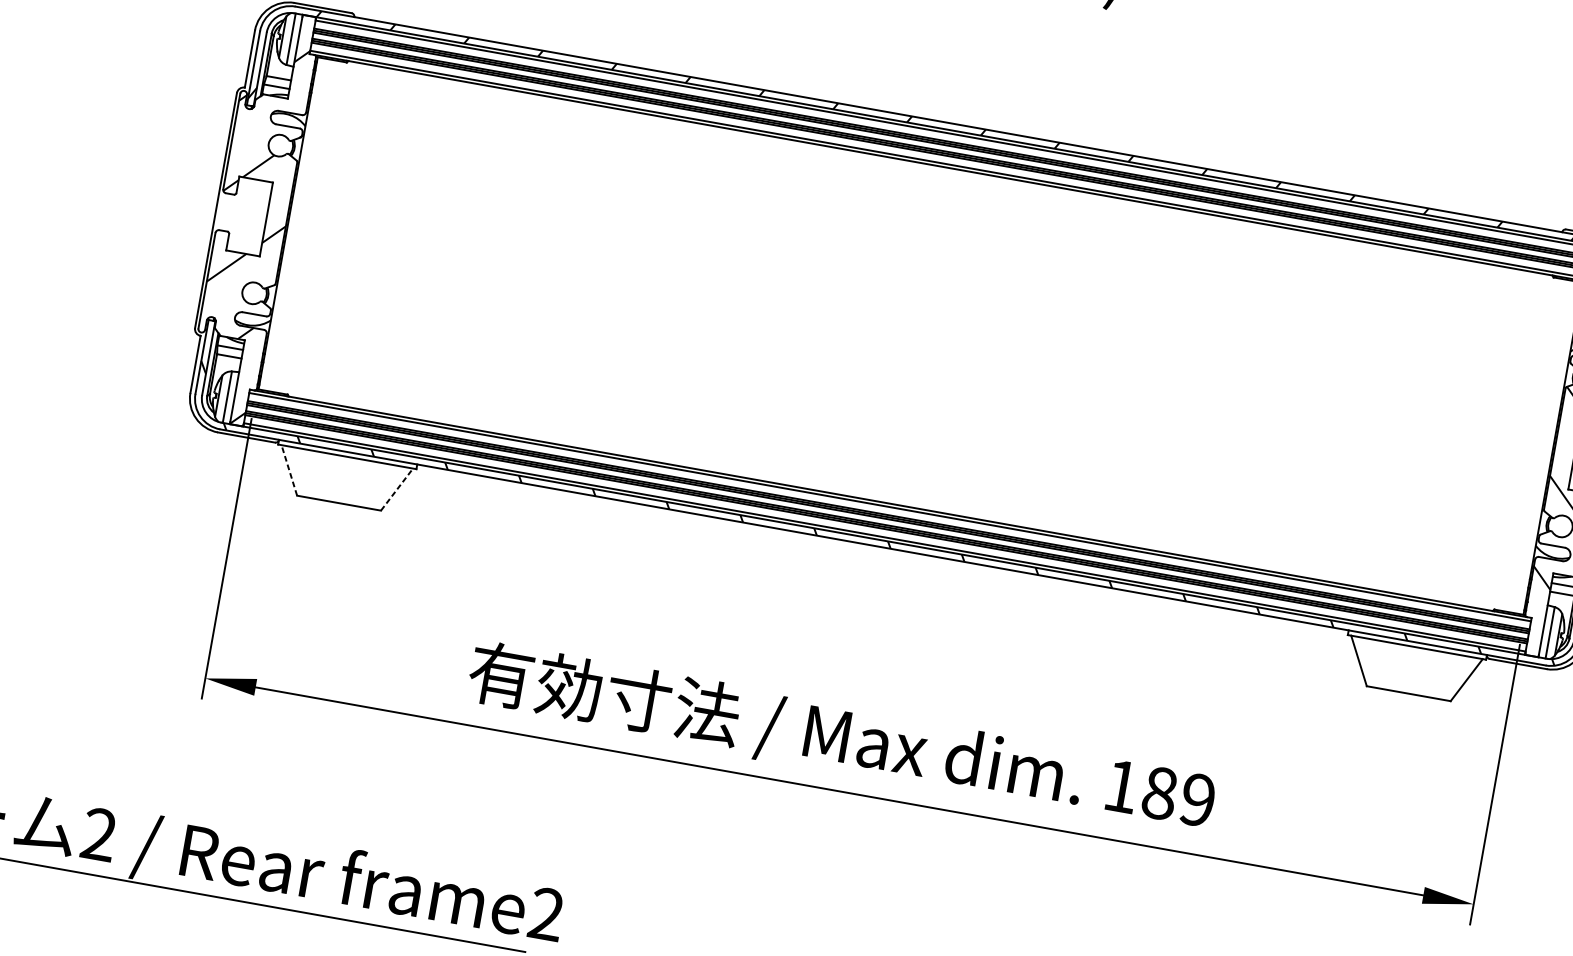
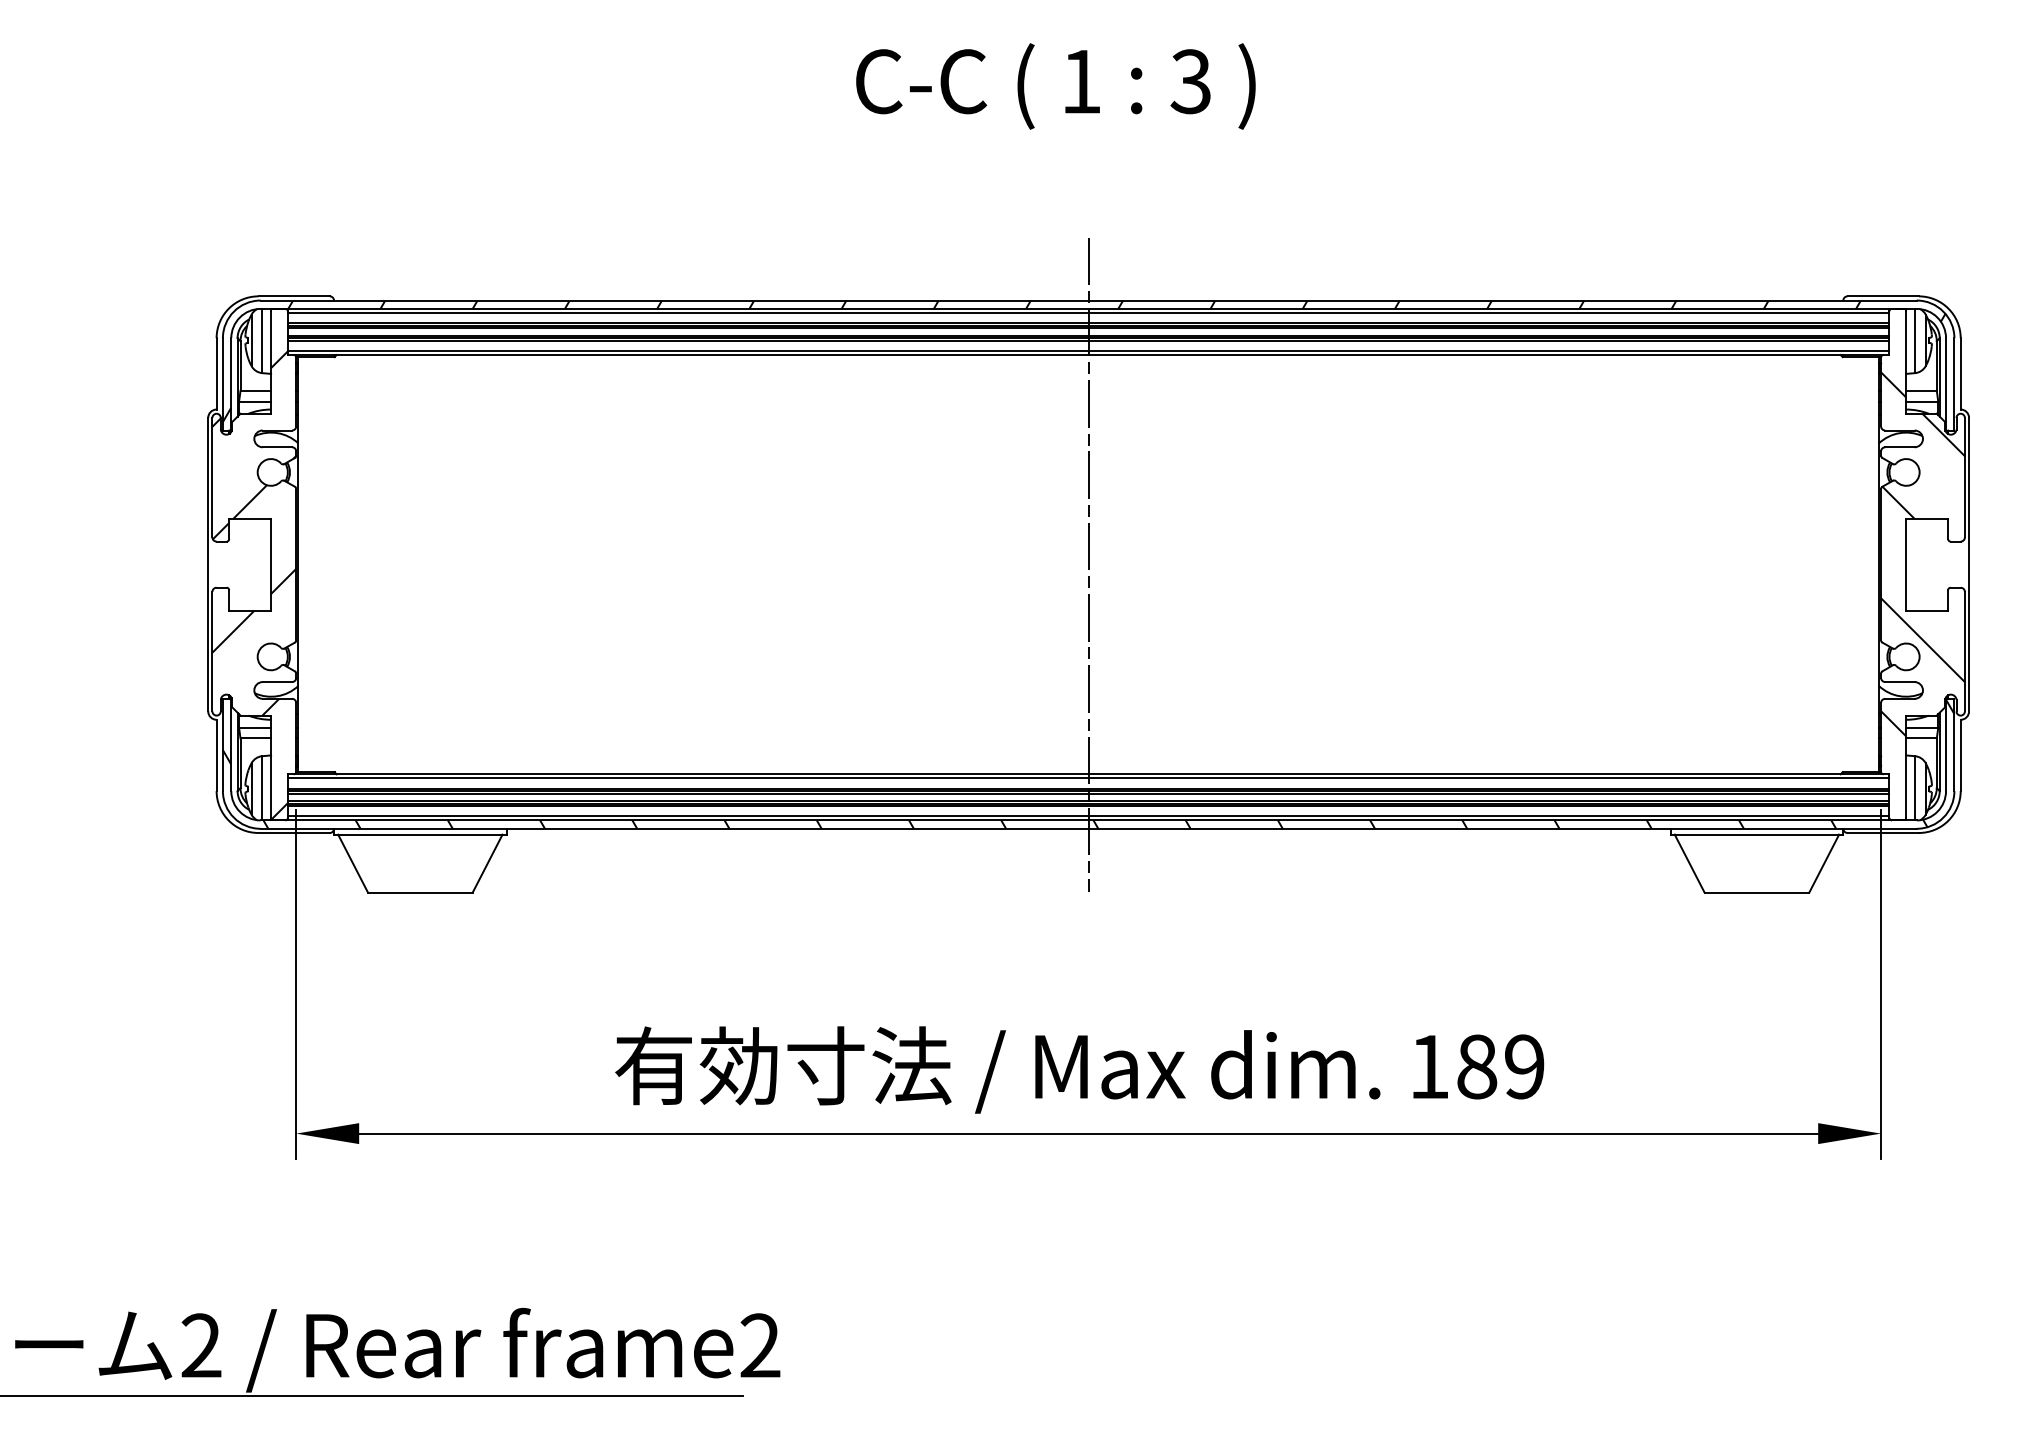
line: (920, 335) -> (1088, 564), added
line: (289, 470) -> (353, 863), dashed -> solid
line: (396, 489) -> (487, 863), dashed -> solid

